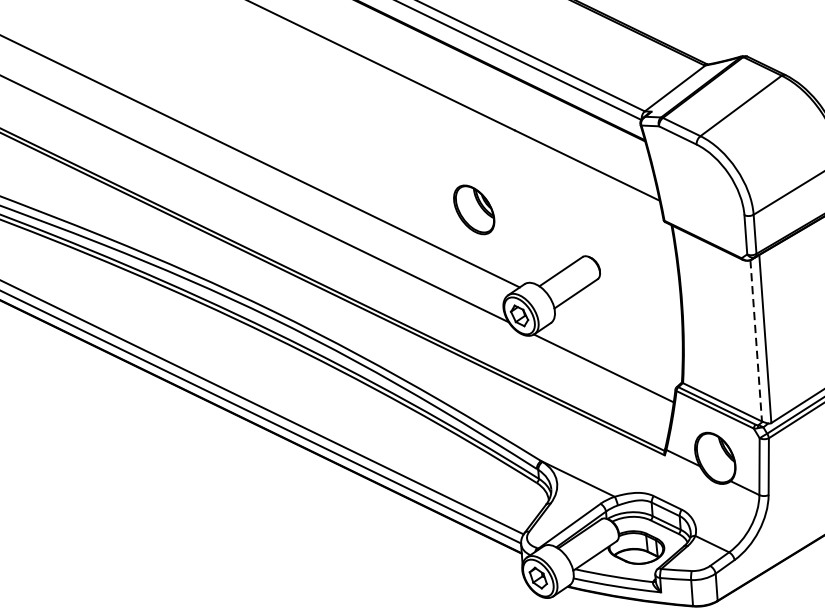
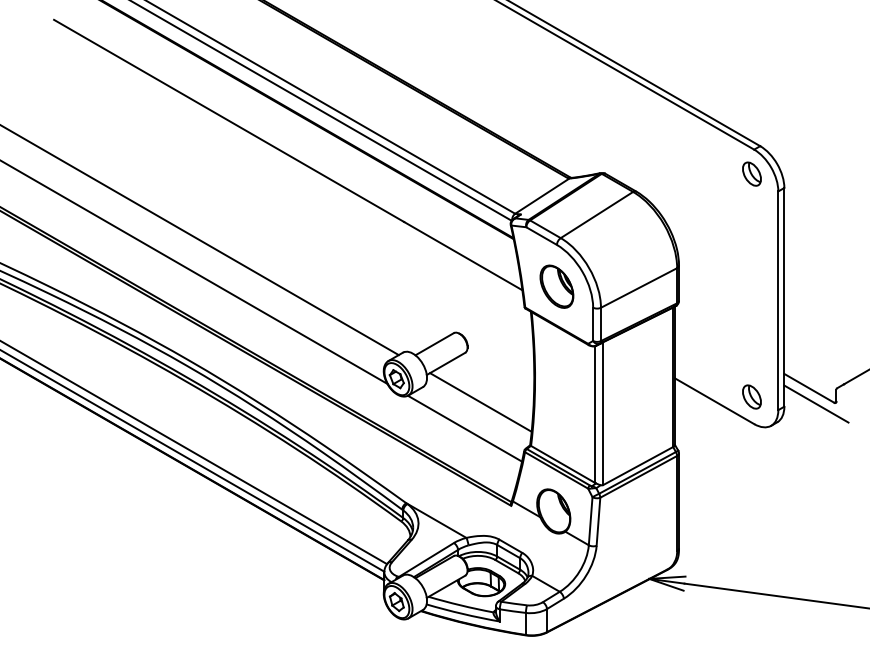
part: (473, 209) -> (556, 286), moved
line: (619, 336) -> (480, 402), added
line: (756, 340) -> (595, 414), dashed -> solid

